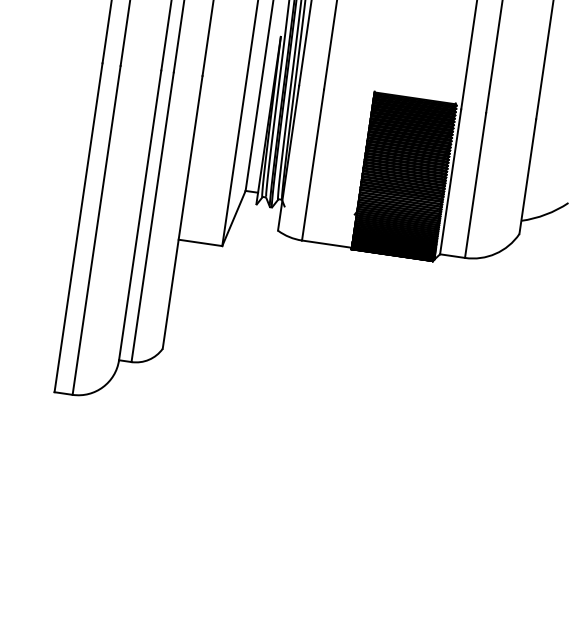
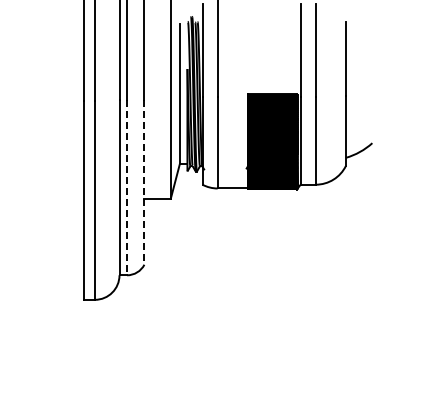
line: (182, 213) -> (144, 182), solid -> dashed
line: (153, 217) -> (127, 187), solid -> dashed

